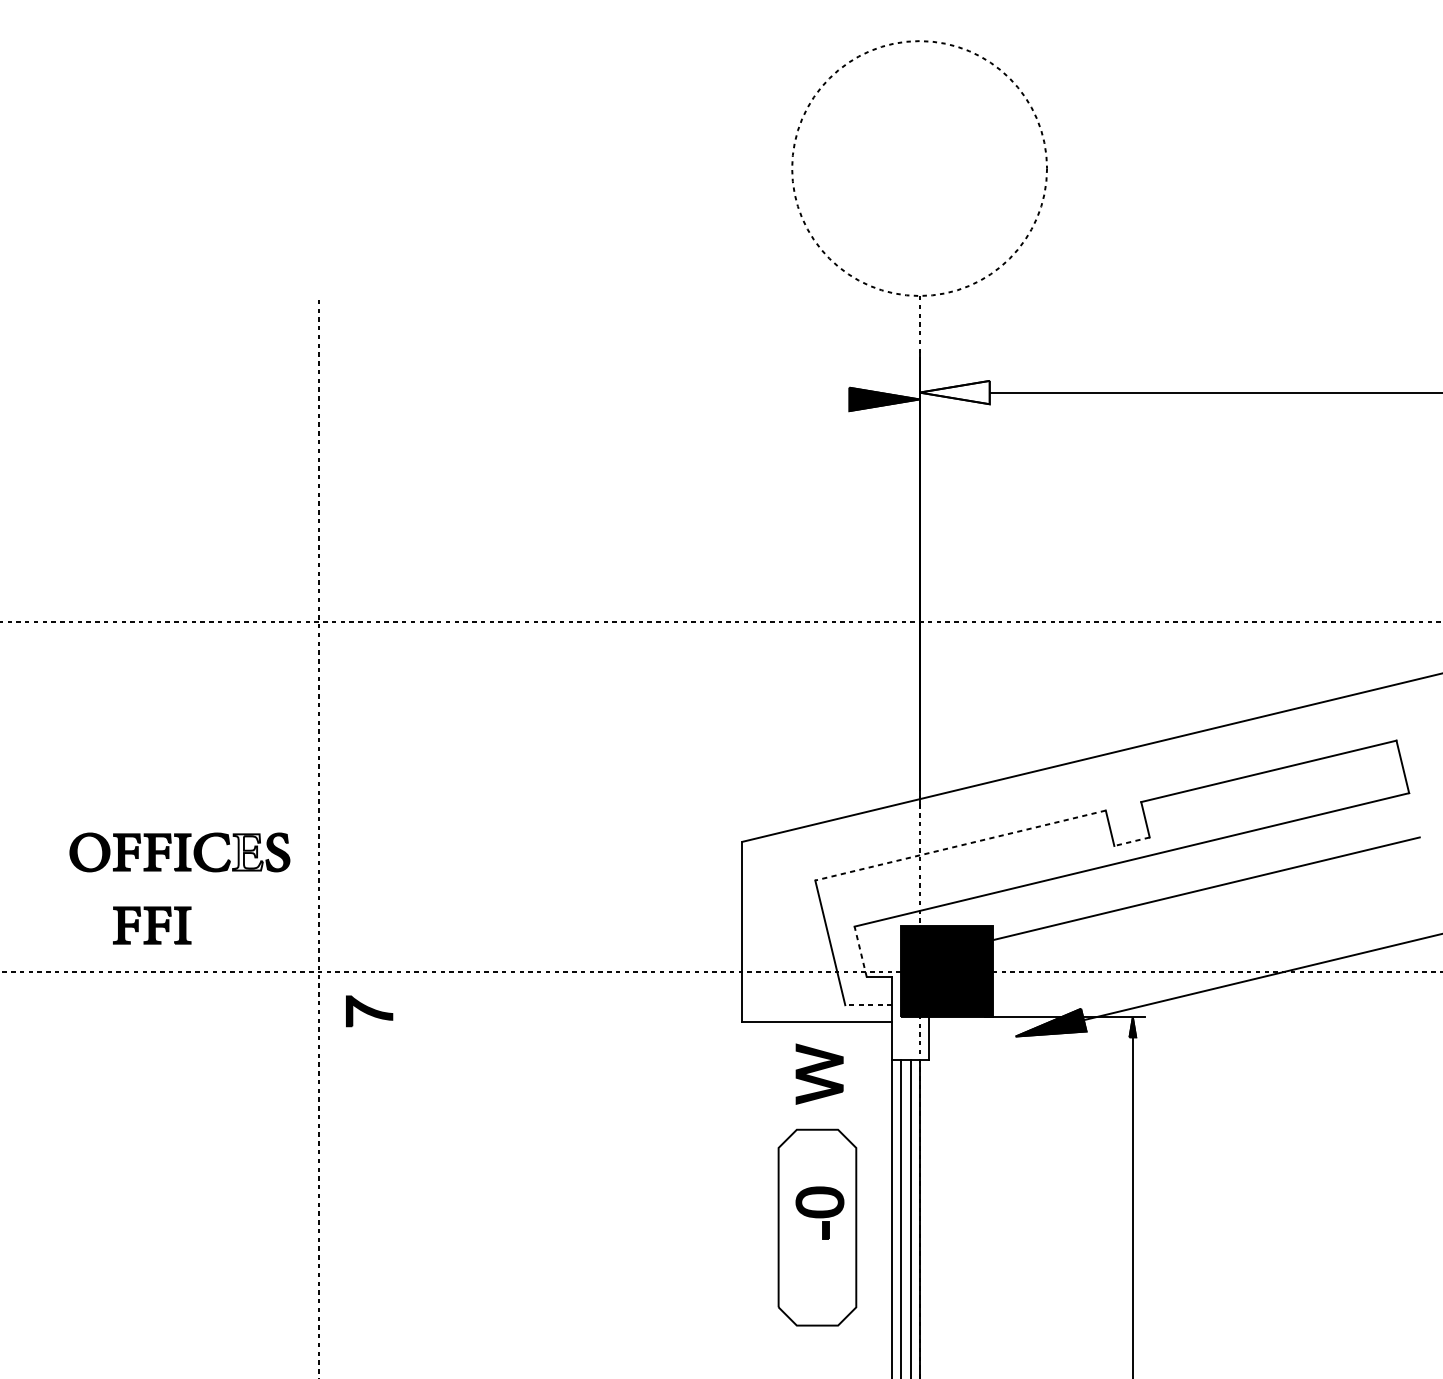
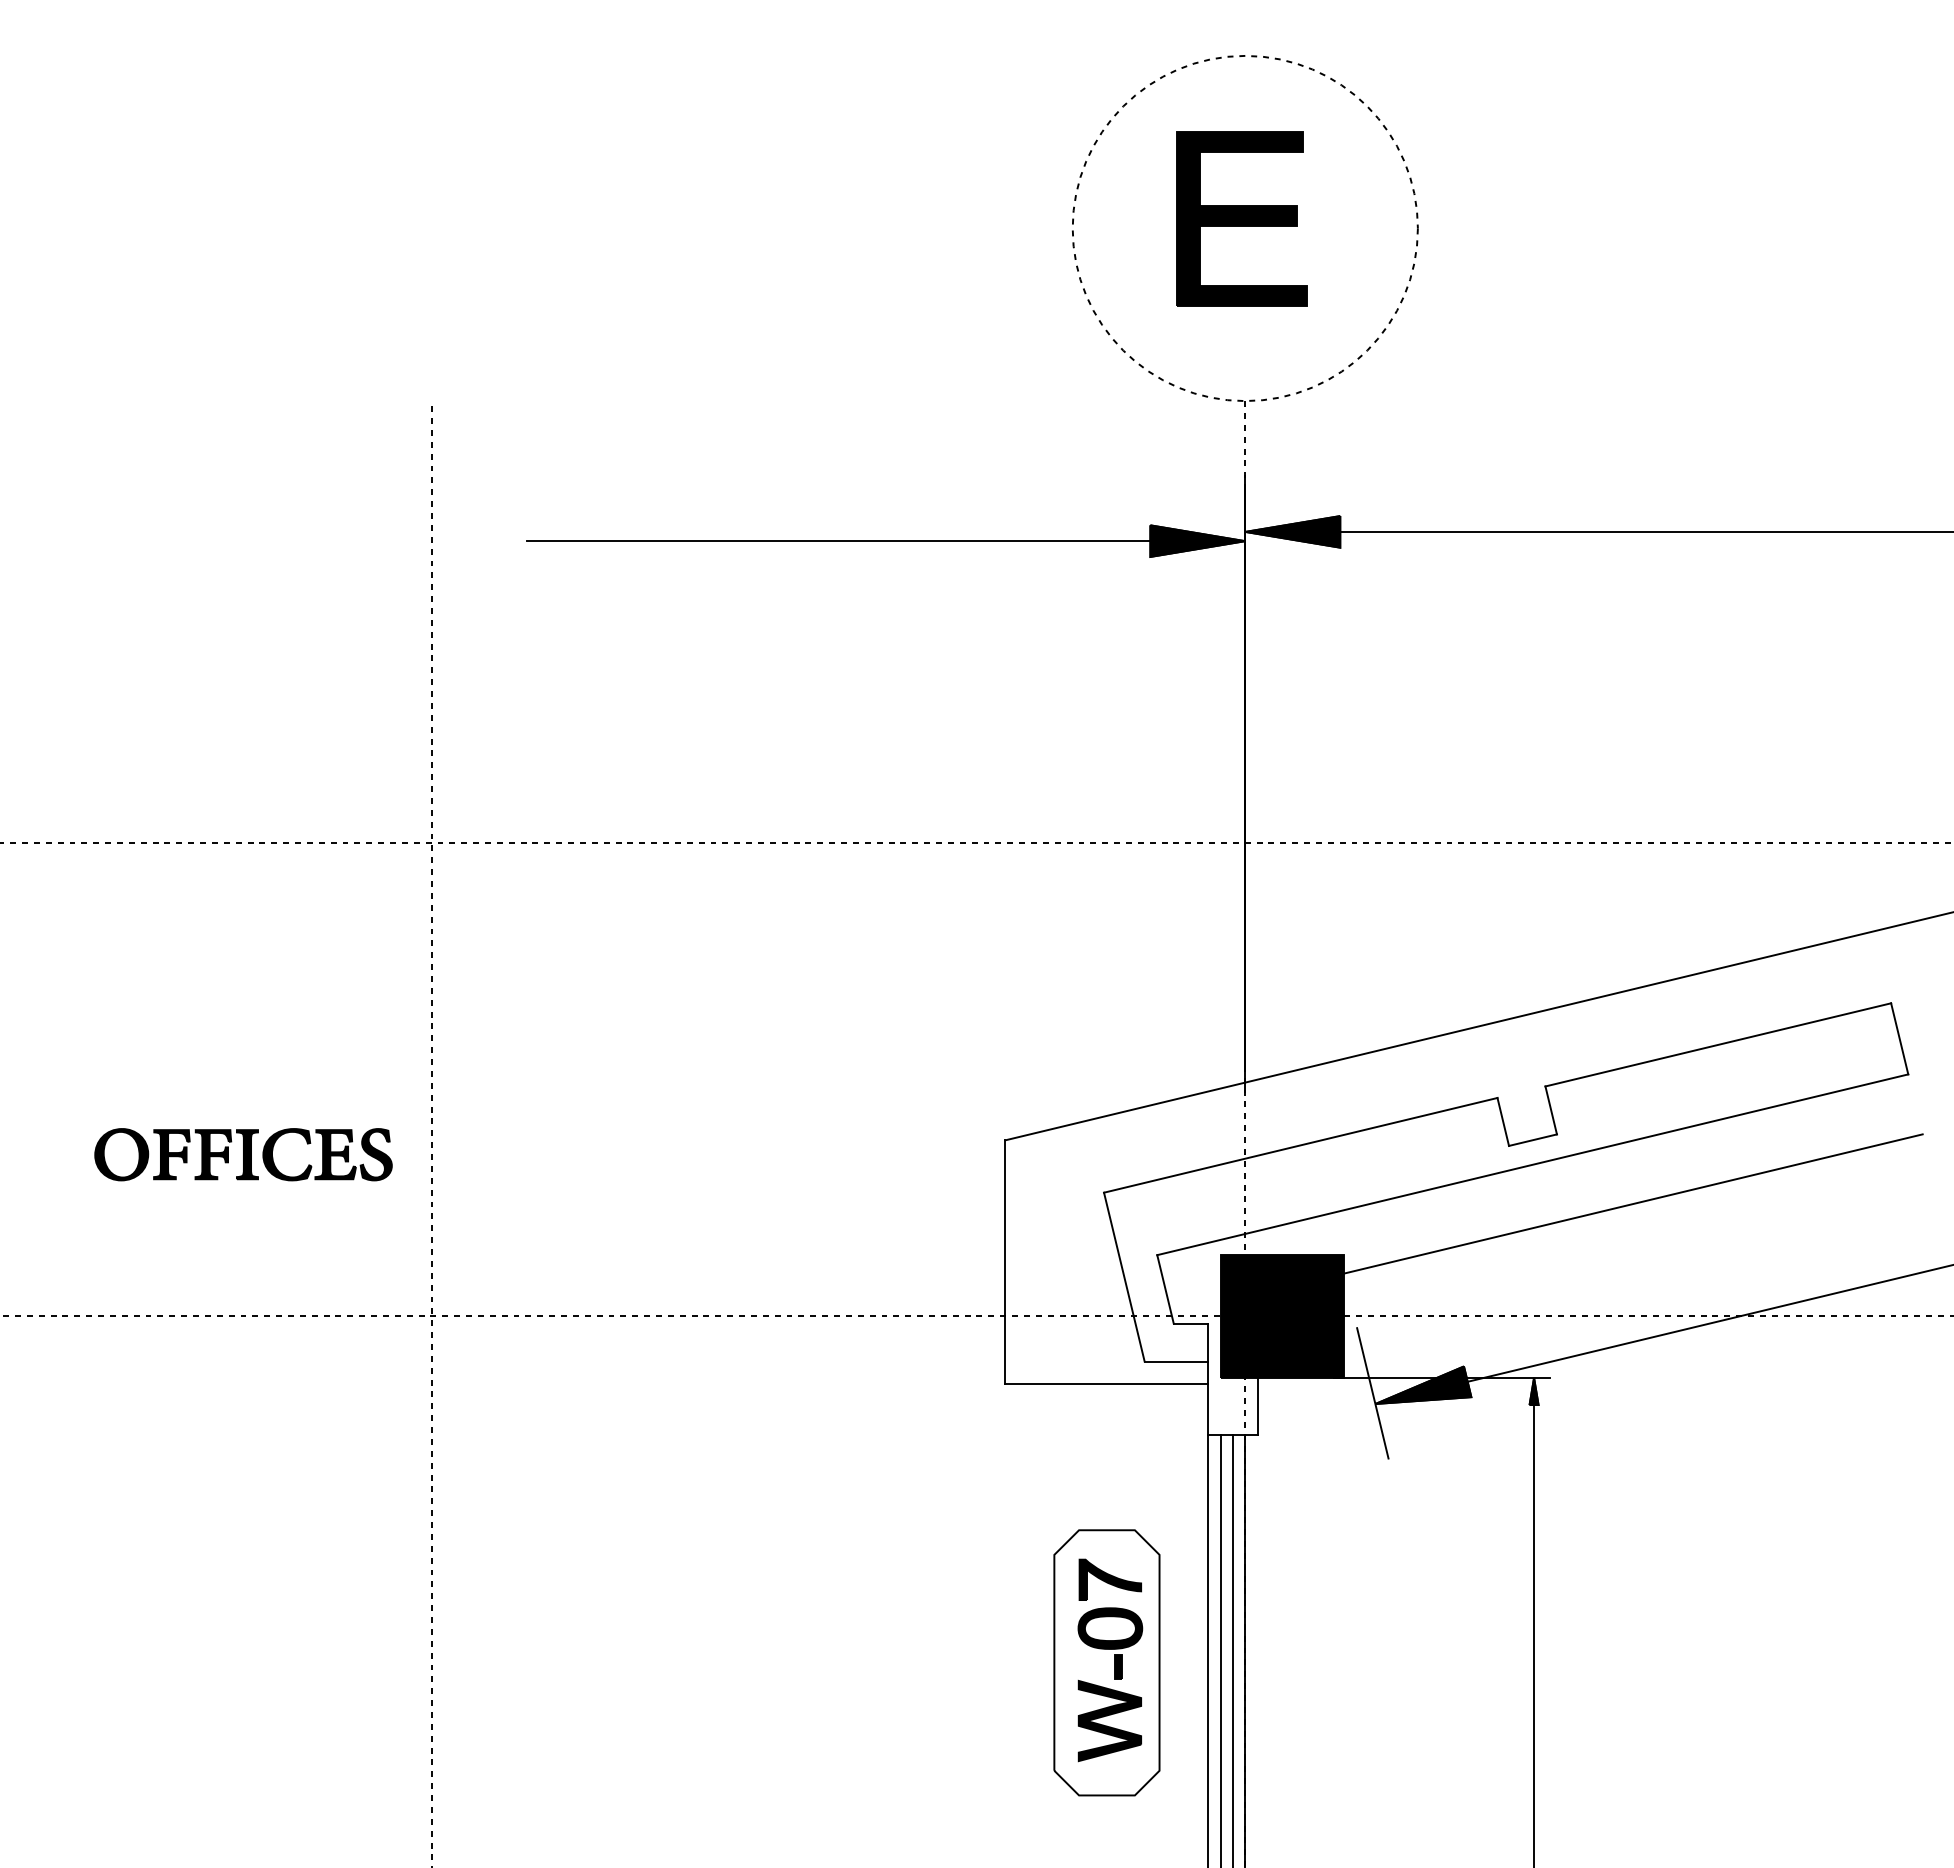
part: (916, 161) -> (1241, 218), added
fill: (954, 392) -> (1292, 531), added
line: (619, 399) -> (838, 541), added
line: (1131, 841) -> (1532, 1140), dashed -> solid
line: (960, 845) -> (1300, 1145), dashed -> solid
fill: (247, 852) -> (335, 1154), added
part: (151, 925) -> (205, 1253), removed
line: (860, 951) -> (1165, 1288), dashed -> solid
line: (868, 1005) -> (1176, 1361), dashed -> solid
part: (368, 1011) -> (1109, 1579), moved
line: (1013, 1028) -> (1372, 1393), added
part: (819, 1073) -> (1109, 1720), moved

